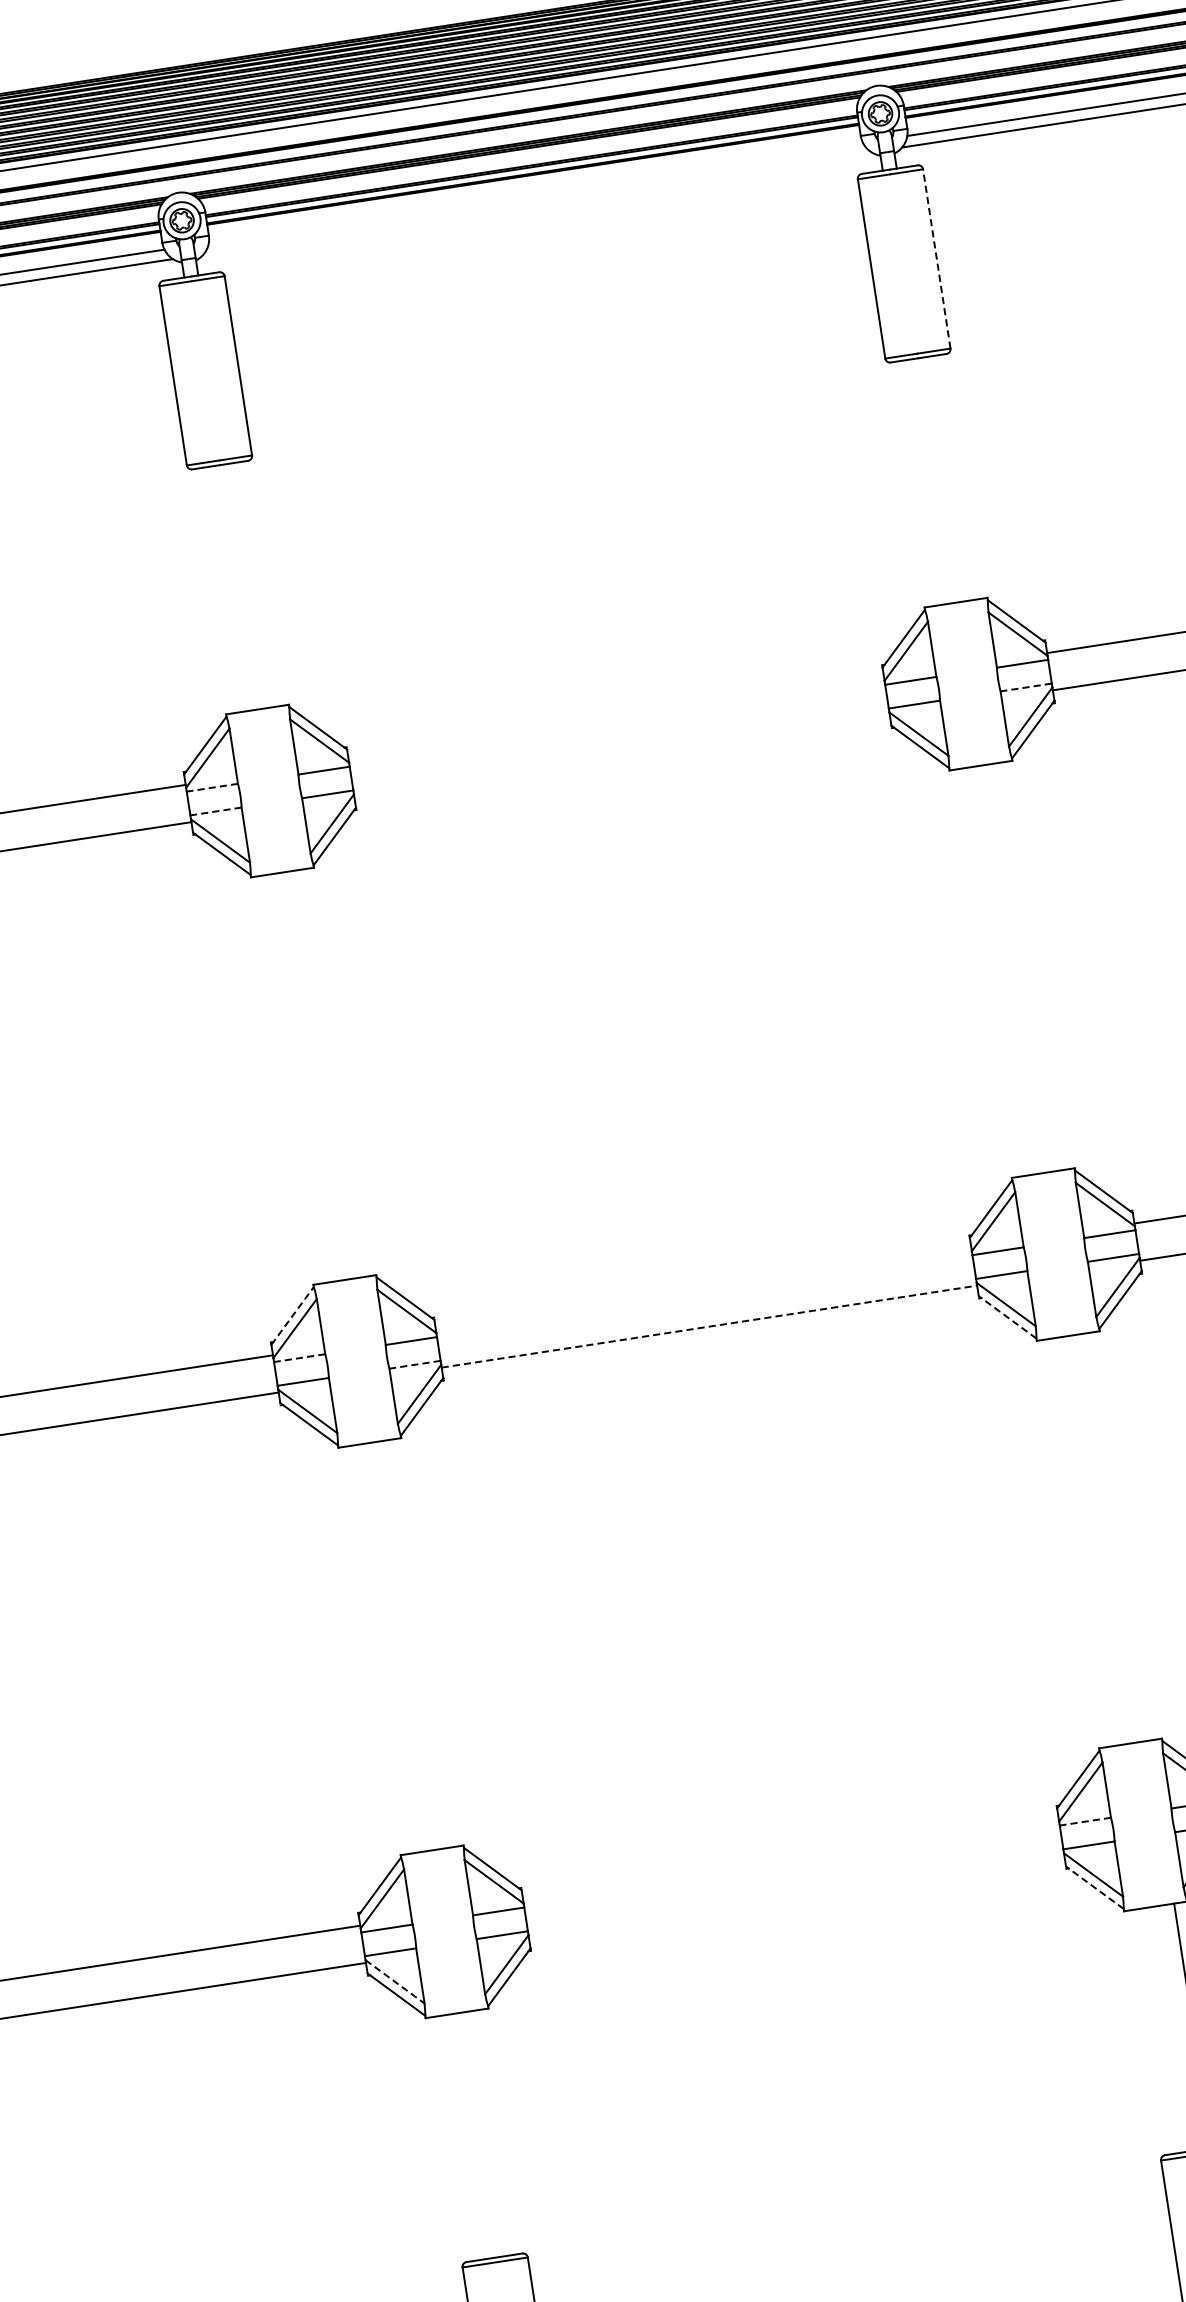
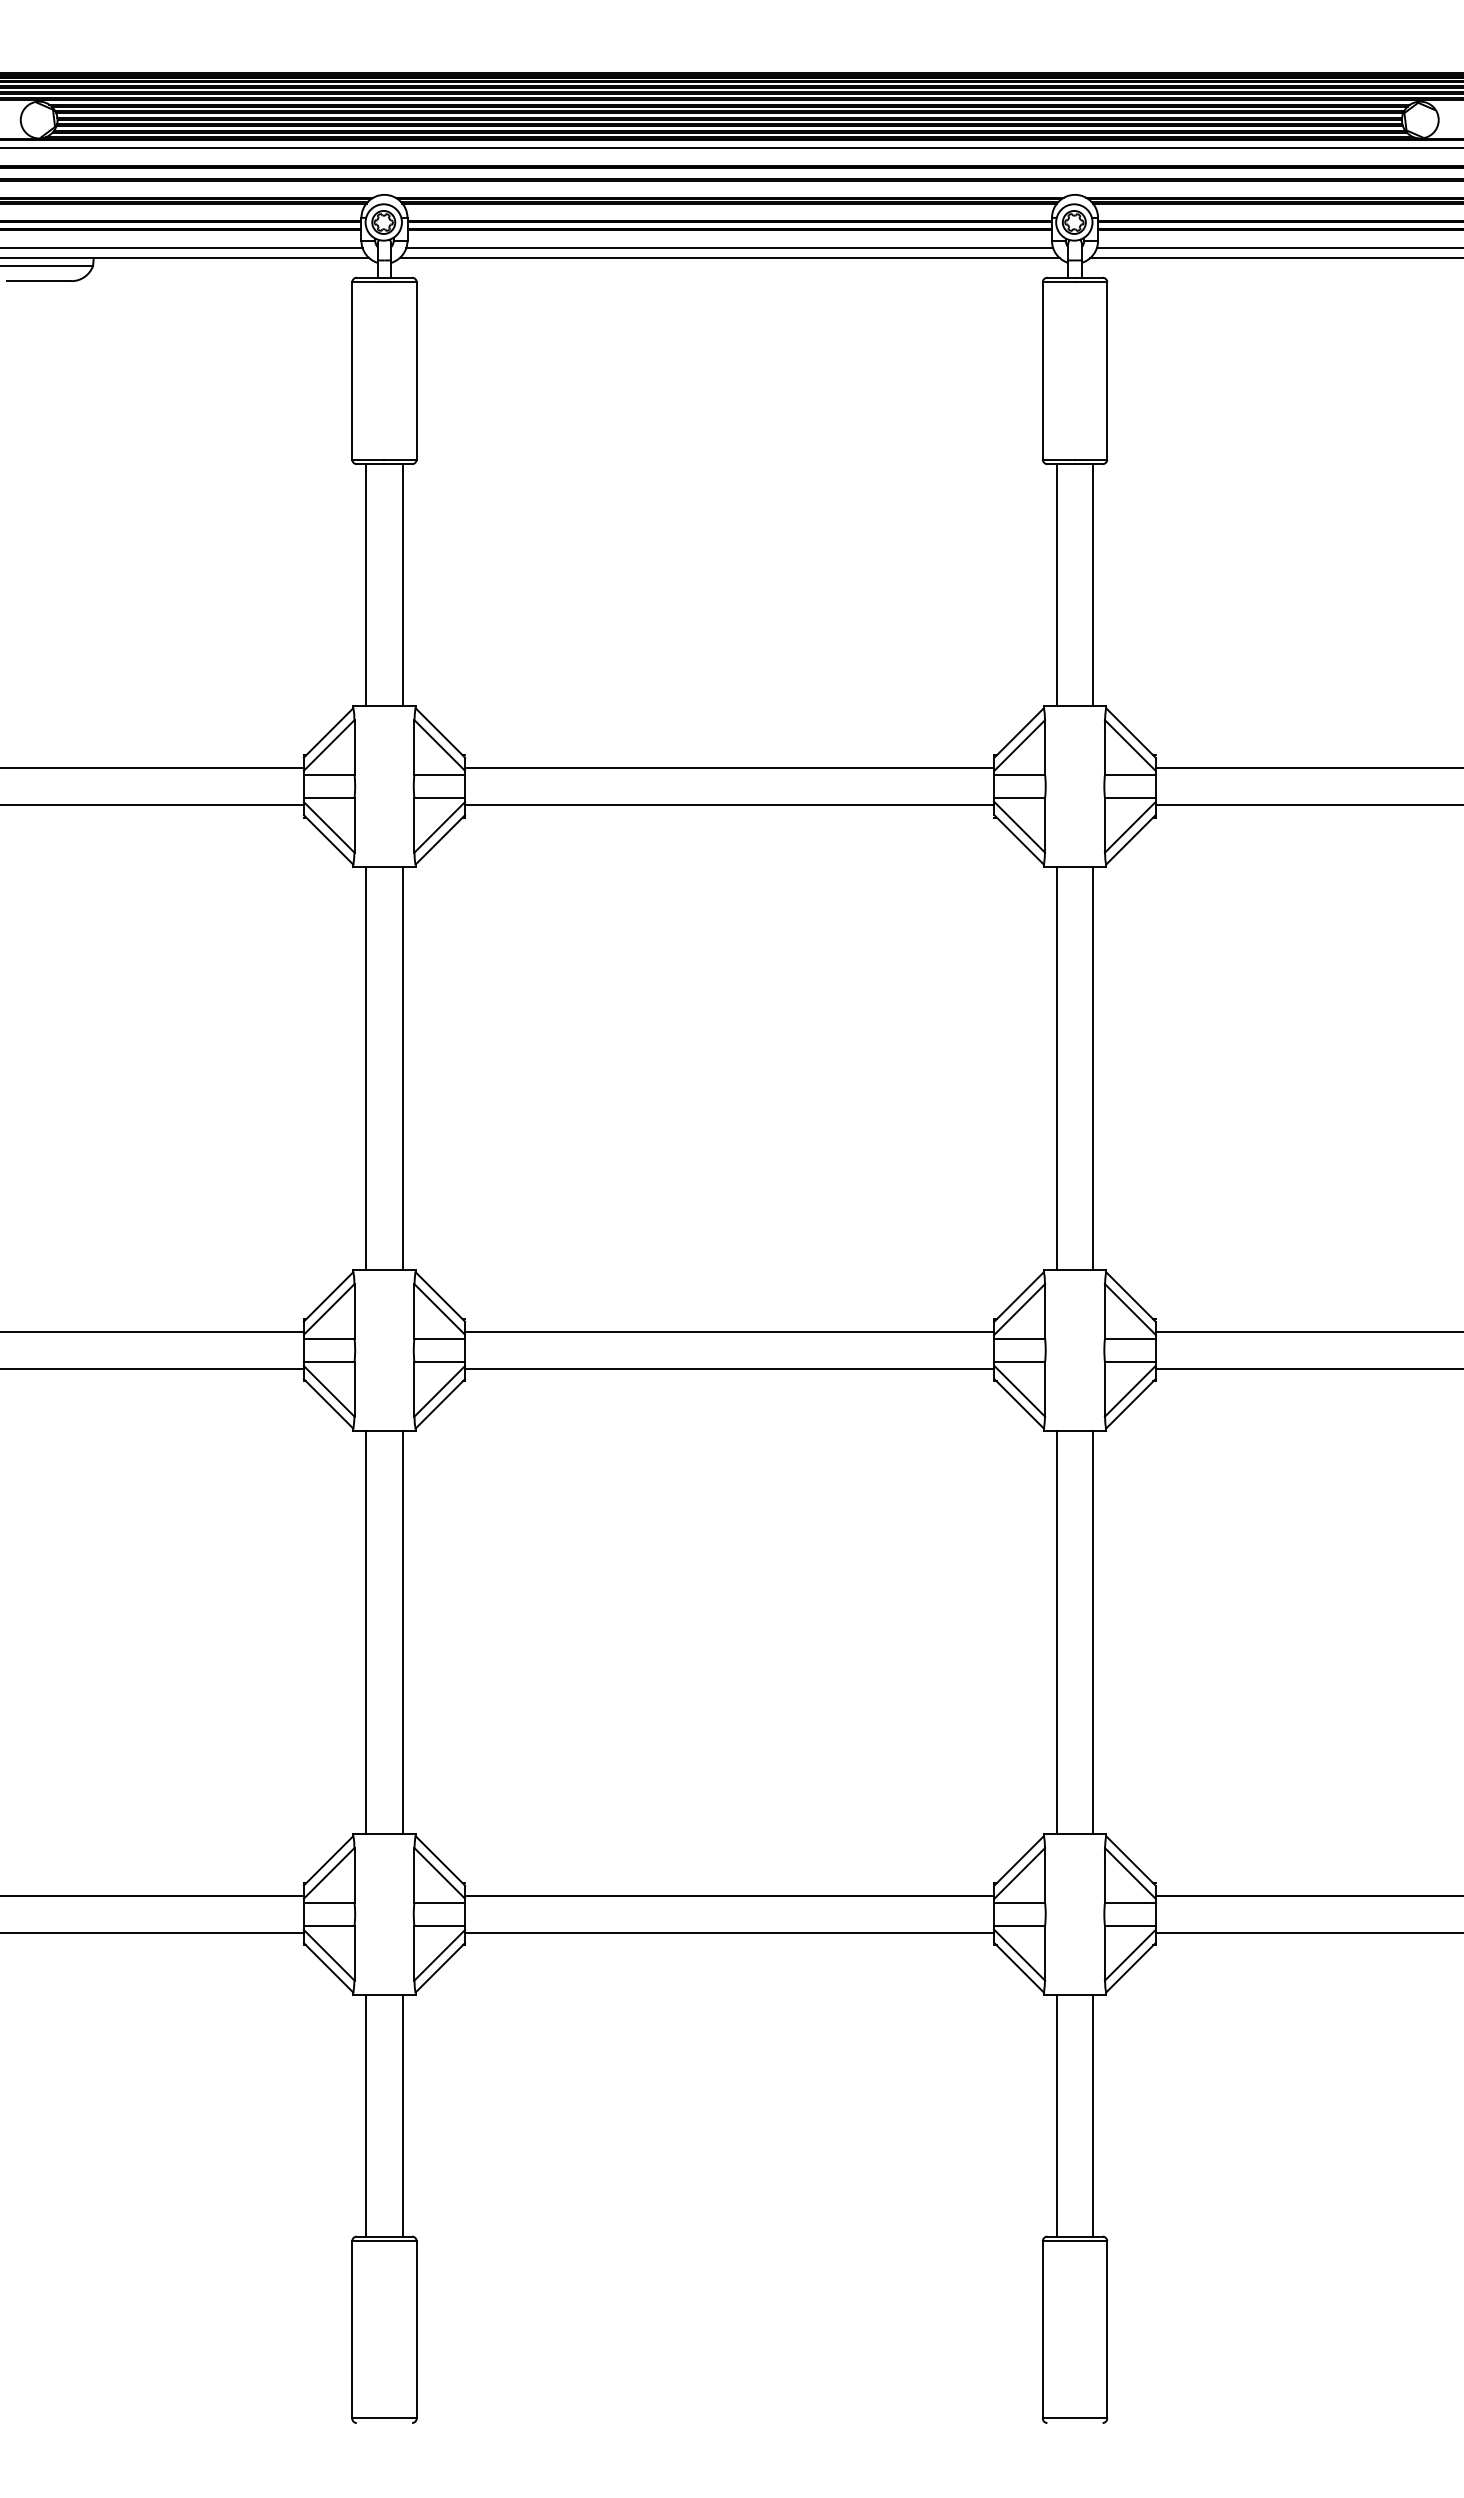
line: (535, 192) -> (729, 247), added
line: (537, 203) -> (729, 258), added
line: (936, 258) -> (1107, 370), dashed -> solid
line: (955, 477) -> (1093, 584), added
line: (918, 482) -> (1056, 584), added
line: (257, 584) -> (402, 584), added
line: (220, 589) -> (366, 584), added
line: (1025, 687) -> (1129, 798), dashed -> solid
line: (616, 719) -> (729, 768), added
line: (621, 755) -> (729, 804), added
line: (211, 787) -> (328, 774), dashed -> solid
line: (215, 811) -> (328, 798), dashed -> solid
line: (1030, 966) -> (1093, 1068), added
line: (993, 972) -> (1056, 1068), added
line: (331, 1073) -> (402, 1068), added
line: (295, 1079) -> (366, 1068), added
line: (703, 1288) -> (729, 1331), added
line: (292, 1315) -> (328, 1296), dashed -> solid
line: (1007, 1316) -> (1019, 1403), dashed -> solid
line: (709, 1326) -> (729, 1368), dashed -> solid
line: (298, 1358) -> (328, 1338), dashed -> solid
line: (414, 1365) -> (439, 1362), dashed -> solid
line: (1117, 1536) -> (1093, 1631), added
line: (1080, 1541) -> (1056, 1631), added
line: (419, 1642) -> (402, 1631), added
line: (382, 1648) -> (366, 1631), added
line: (1085, 1821) -> (1019, 1902), dashed -> solid
line: (790, 1859) -> (729, 1895), added
line: (1095, 1887) -> (1019, 1967), dashed -> solid
line: (796, 1896) -> (729, 1932), added
line: (395, 1981) -> (329, 1955), dashed -> solid
line: (1155, 2031) -> (1056, 2115), added
line: (493, 2132) -> (402, 2115), added
line: (457, 2138) -> (366, 2115), added

